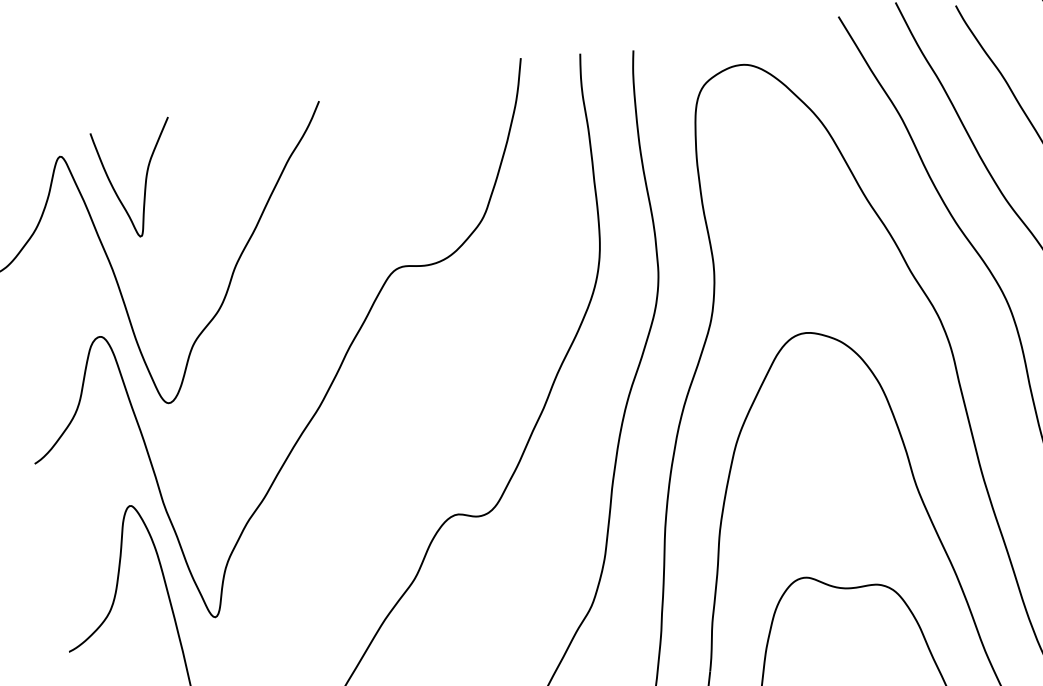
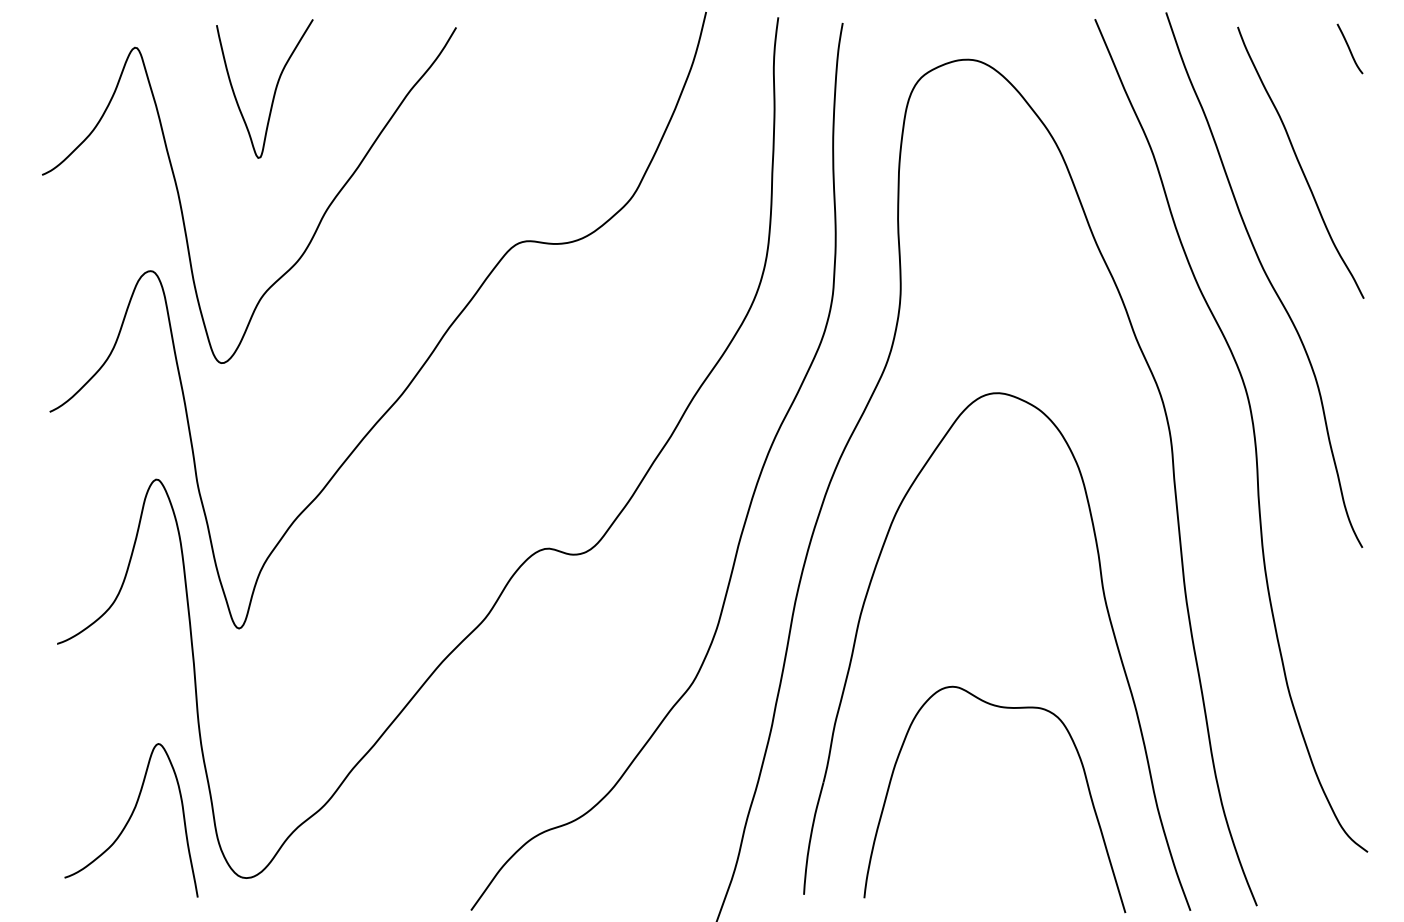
curve: (145, 178) -> (274, 89), moved

